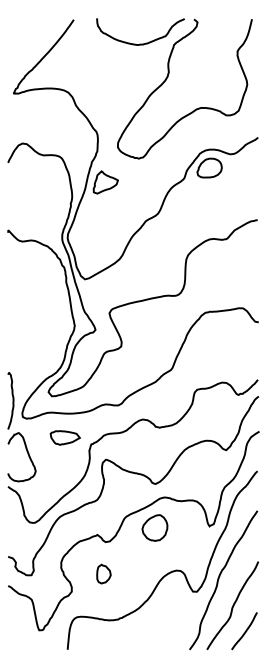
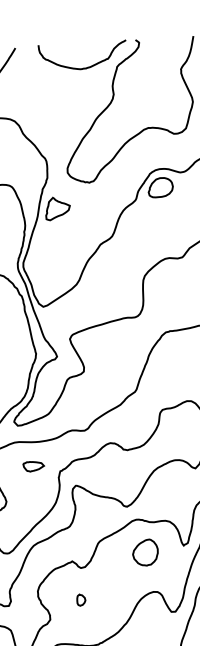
part: (64, 437) -> (33, 466), size x0.7
part: (154, 527) -> (144, 552), moved
part: (103, 573) -> (80, 599), size x0.6

